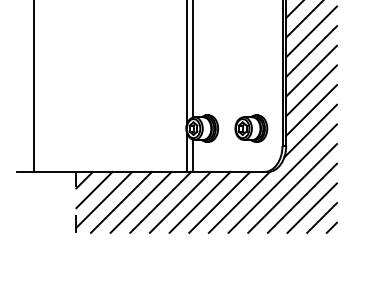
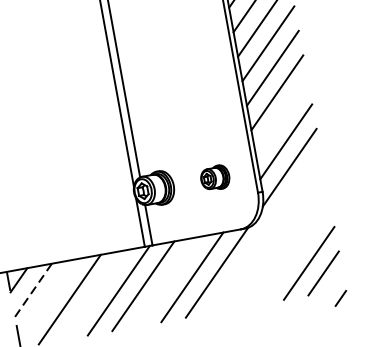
line: (311, 90) -> (281, 116), removed
part: (251, 128) -> (215, 177), size x0.7
line: (282, 178) -> (265, 233), removed
line: (292, 188) -> (280, 243), removed
line: (94, 190) -> (33, 290), solid -> dashed
line: (302, 197) -> (294, 252), removed
line: (104, 199) -> (48, 299), removed
line: (140, 202) -> (93, 295), removed
line: (199, 202) -> (167, 281), removed
line: (331, 227) -> (340, 298), moved

